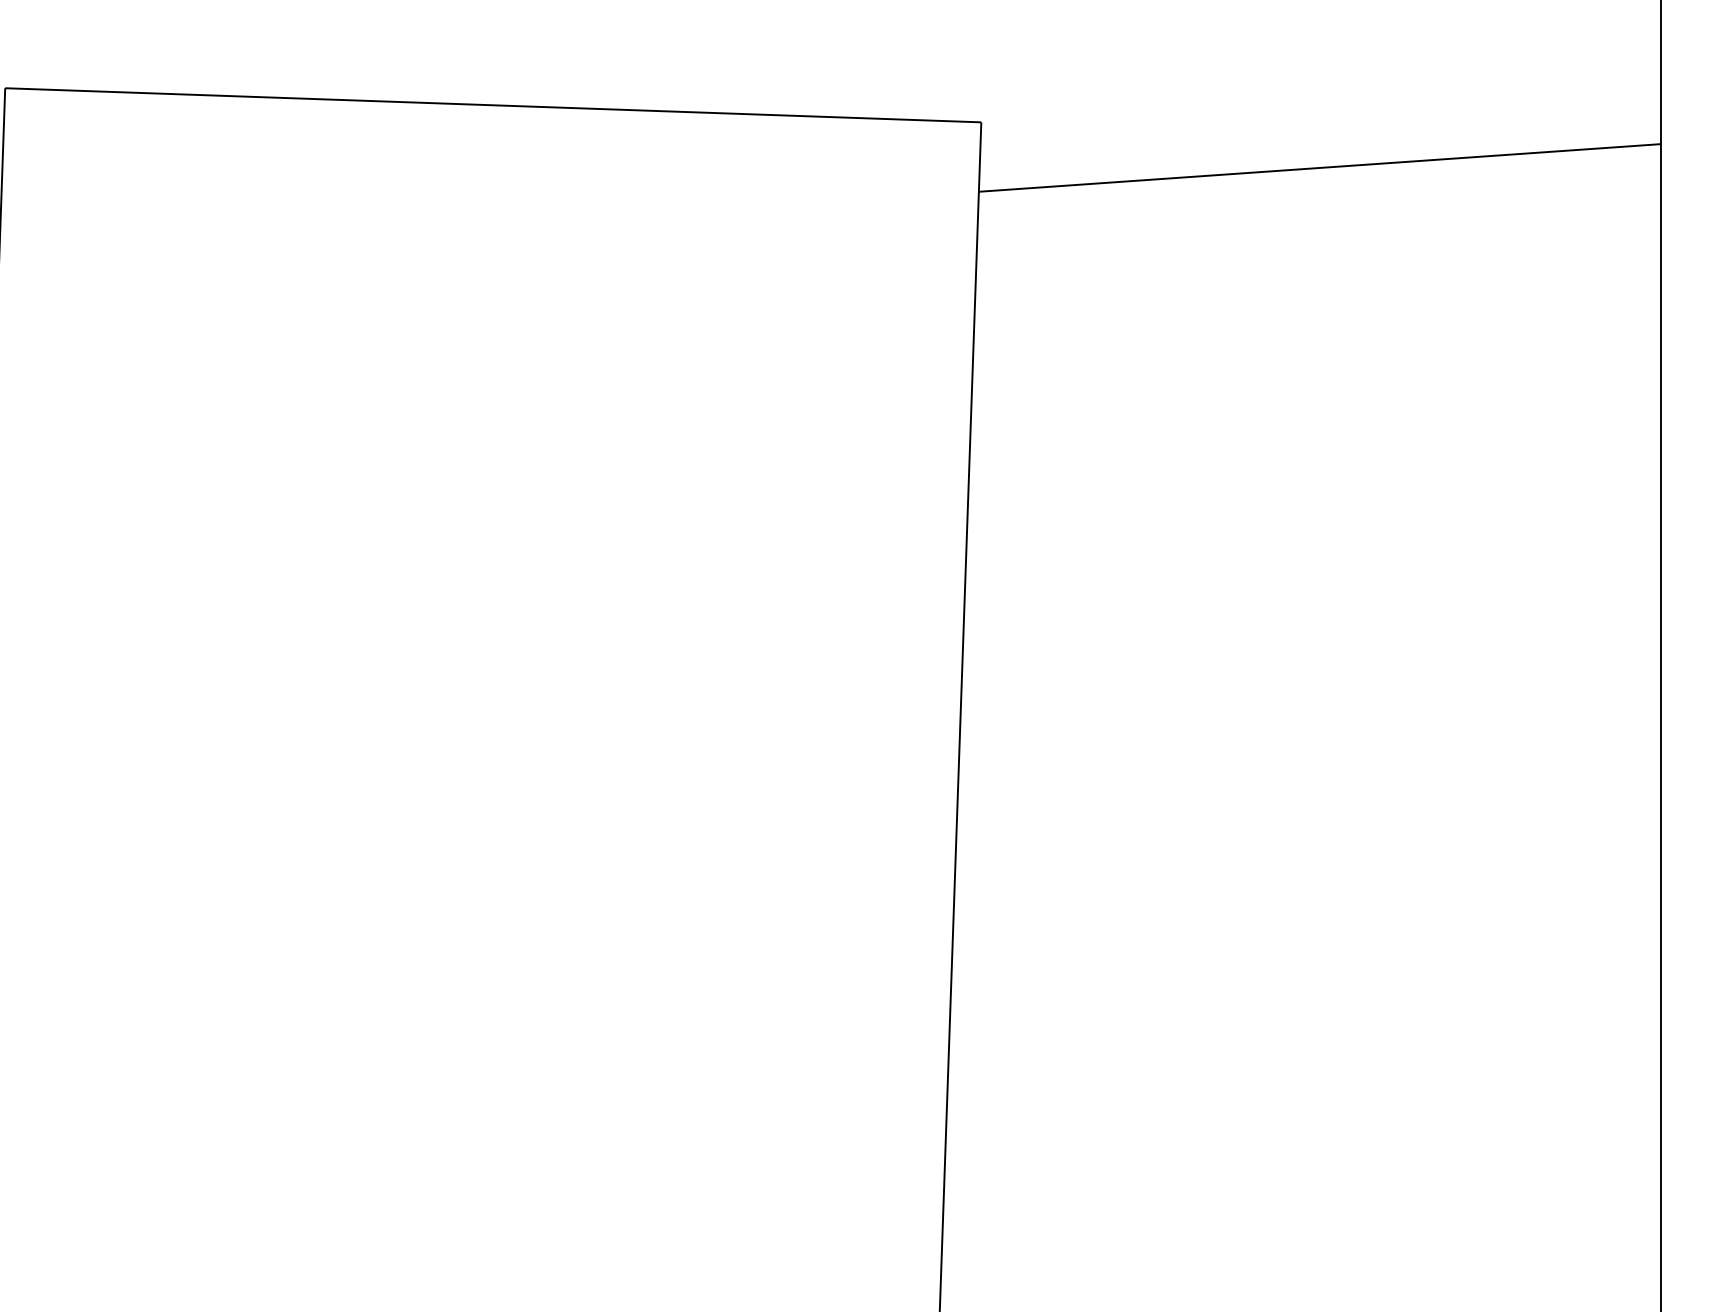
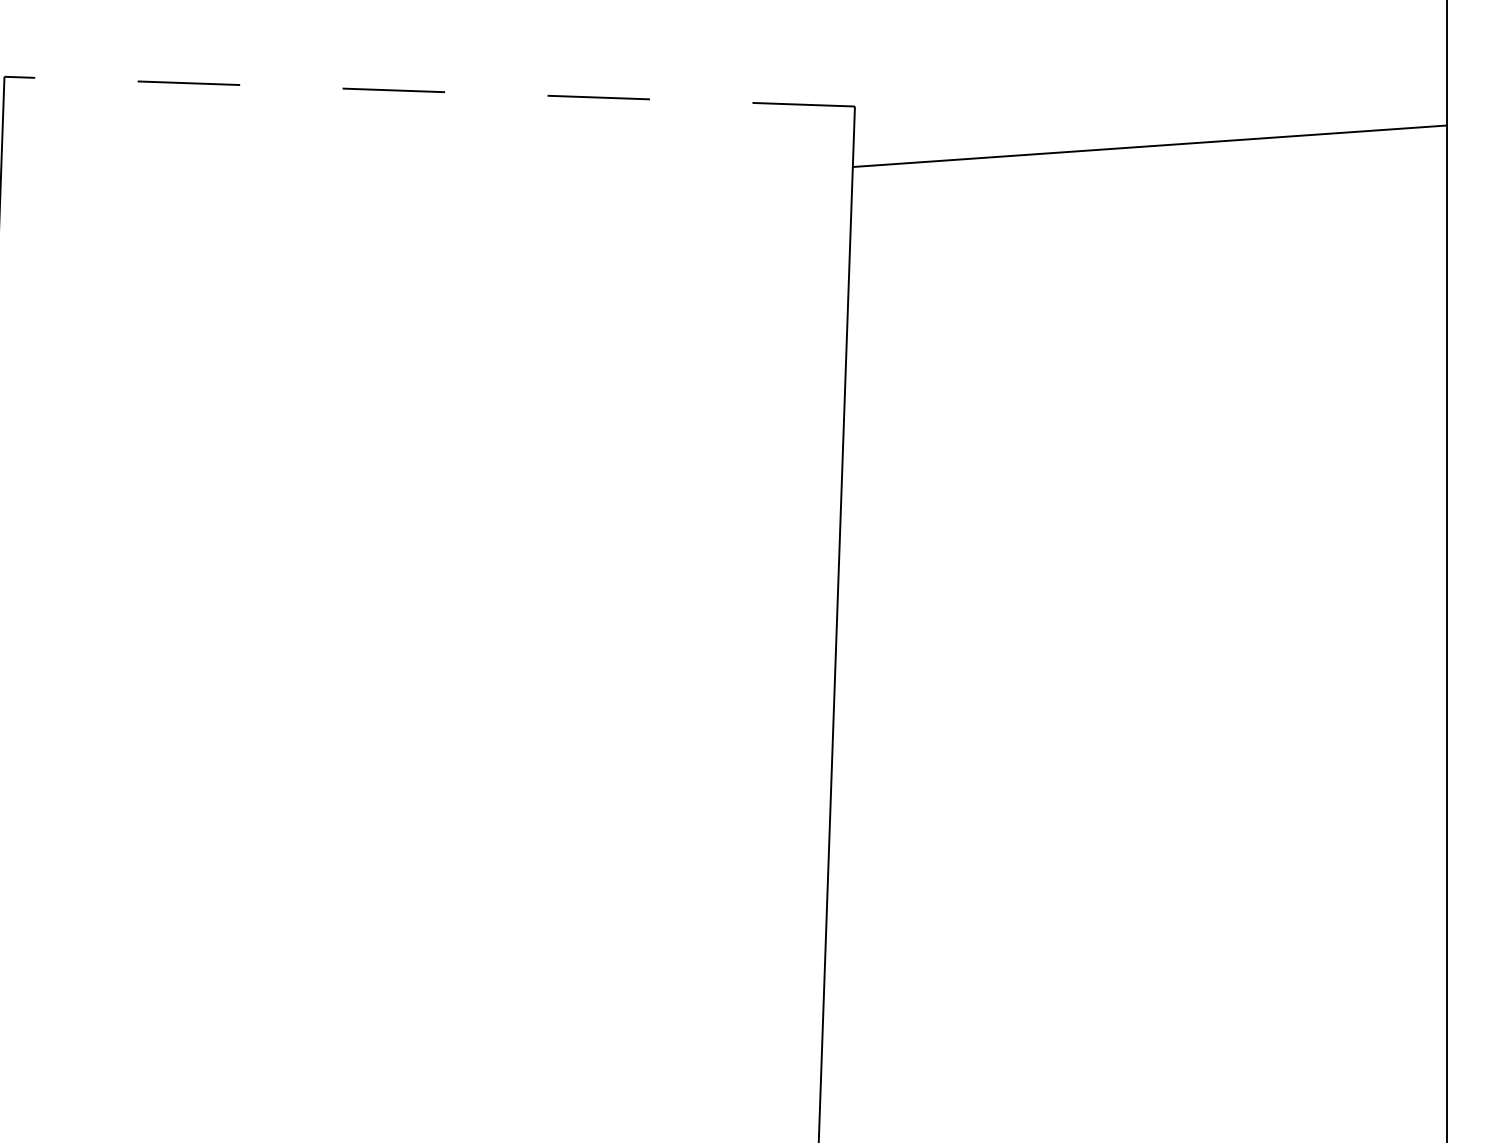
line: (493, 105) -> (429, 91), solid -> dashed

